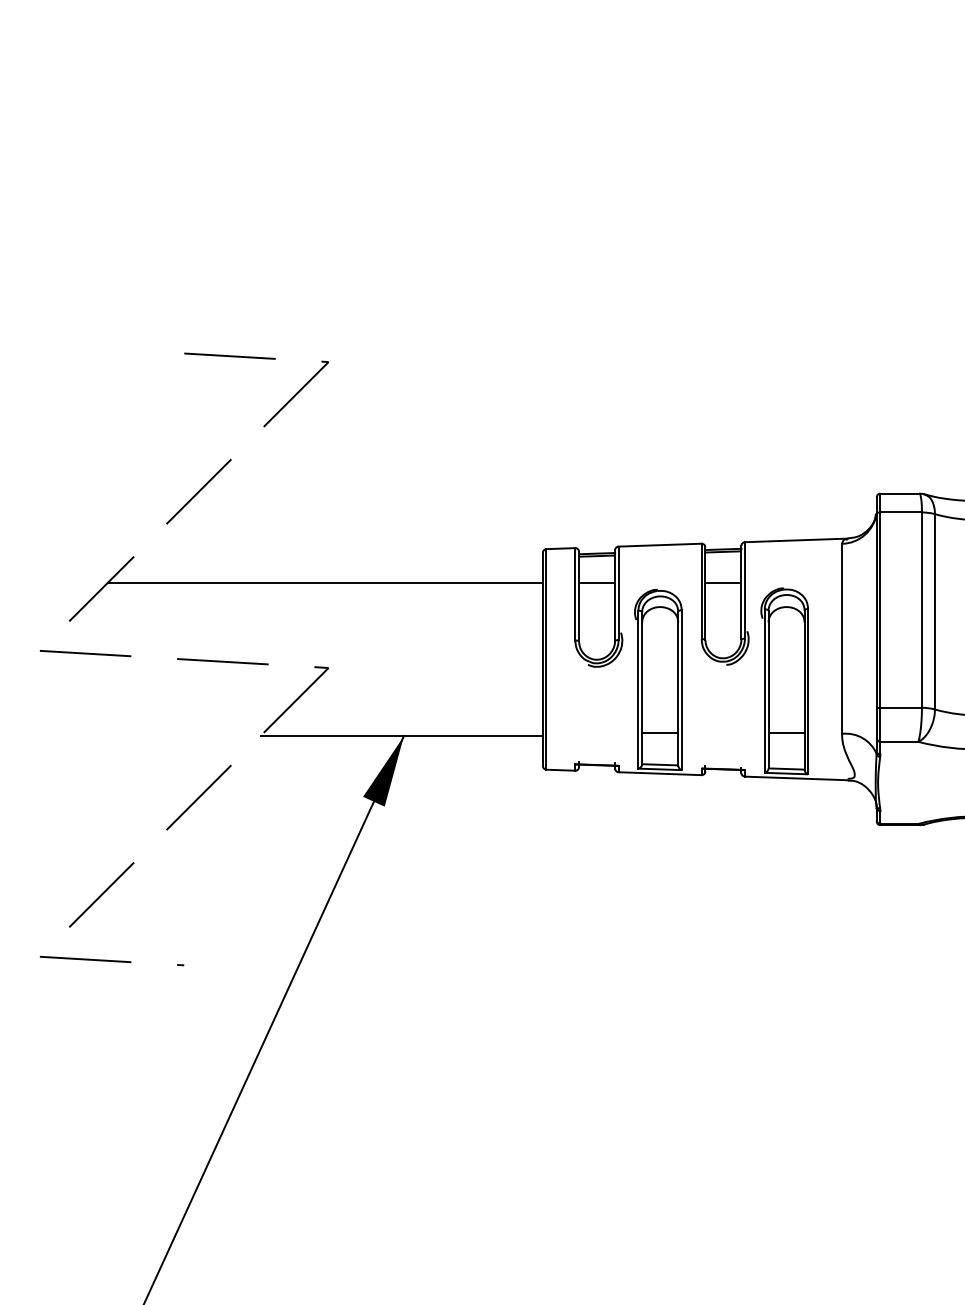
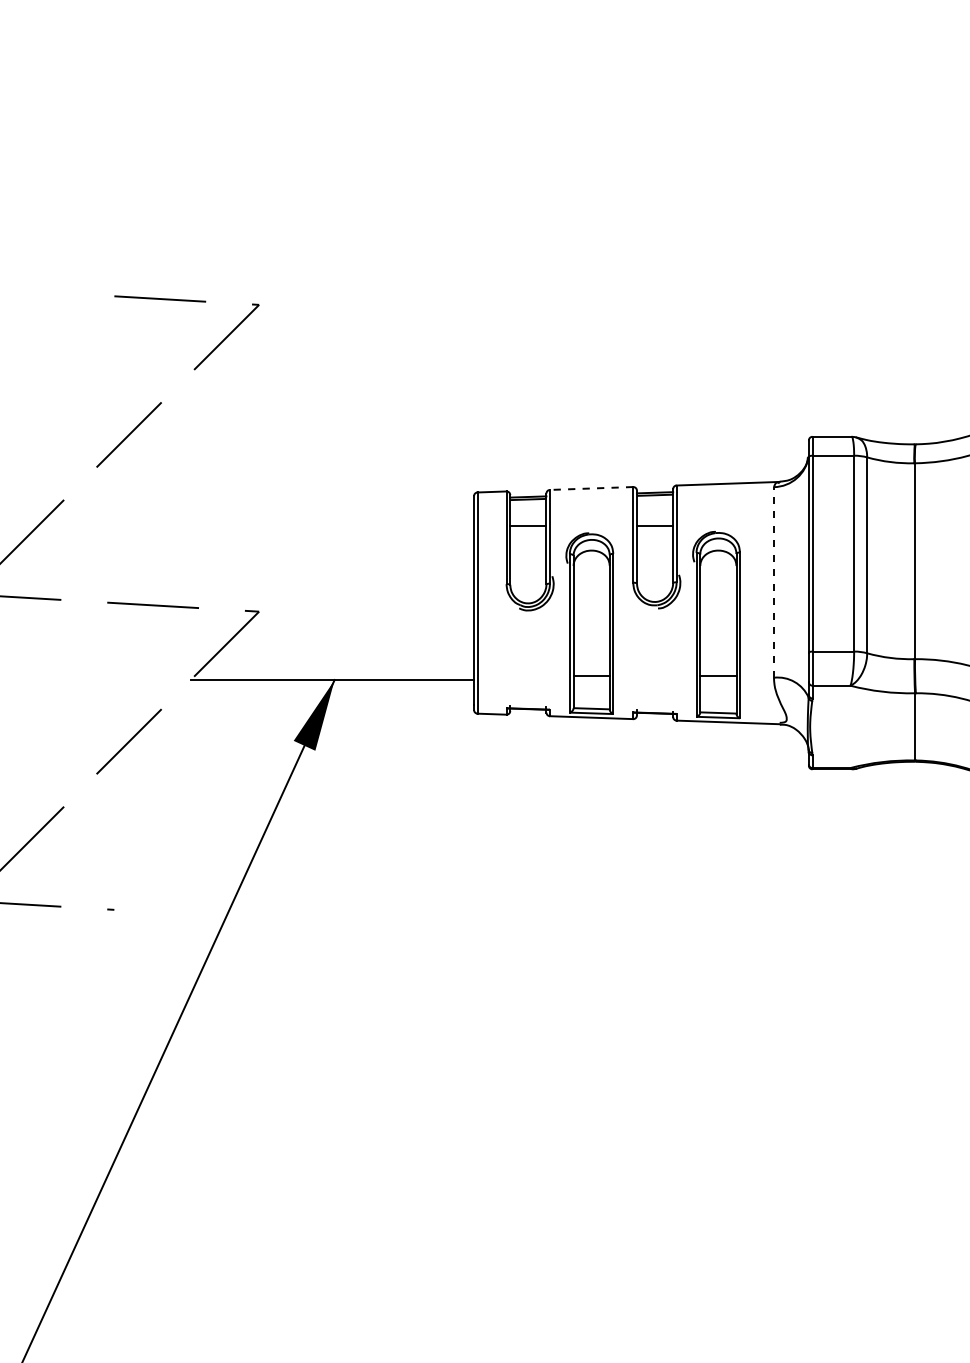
line: (660, 545) -> (591, 488), solid -> dashed
line: (324, 583) -> (255, 526), removed
line: (841, 637) -> (773, 581), solid -> dashed

